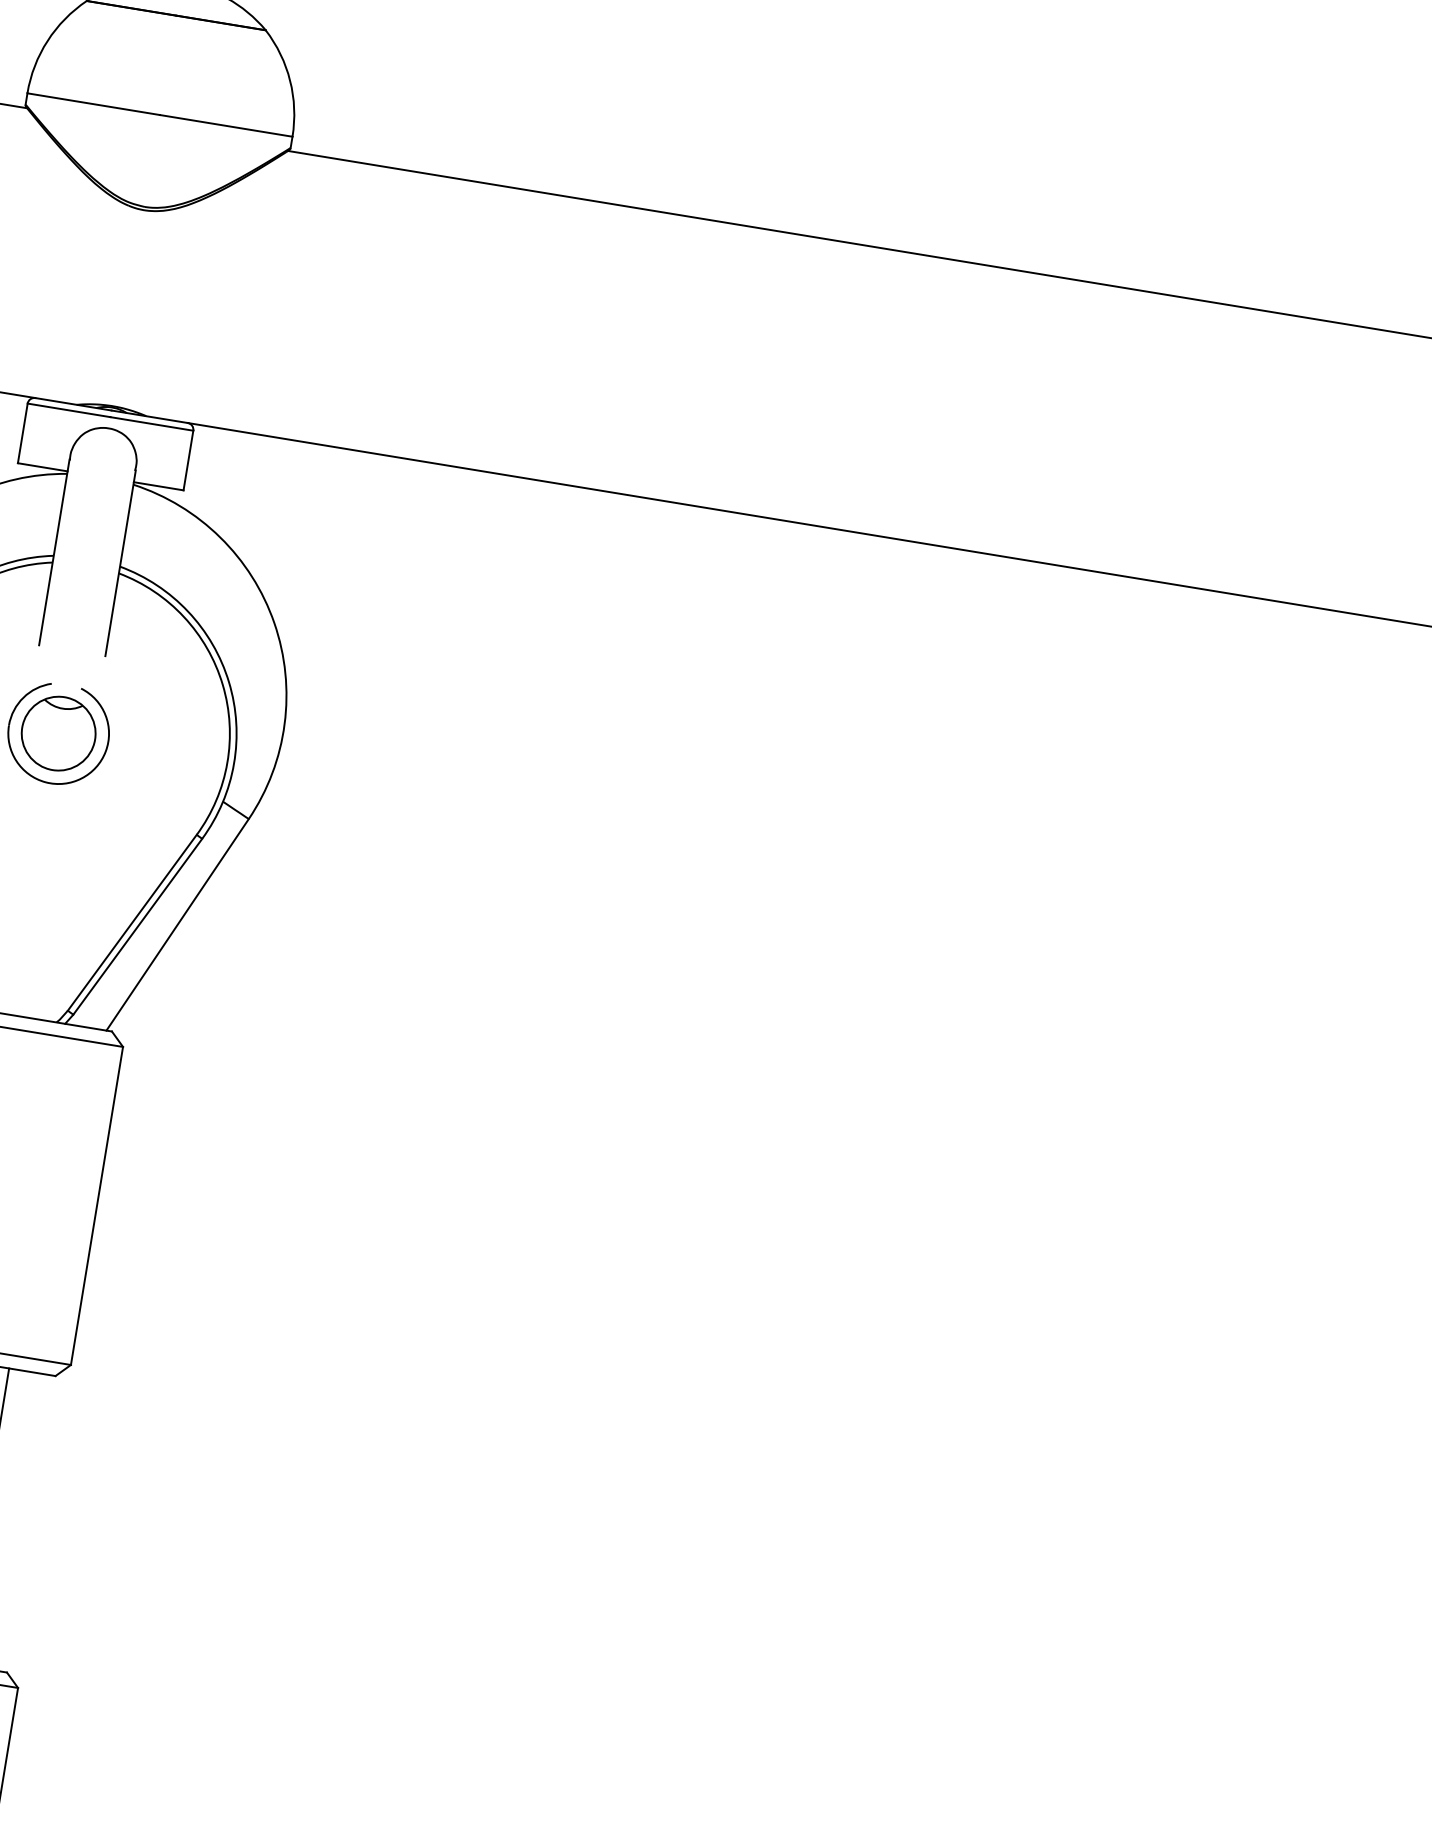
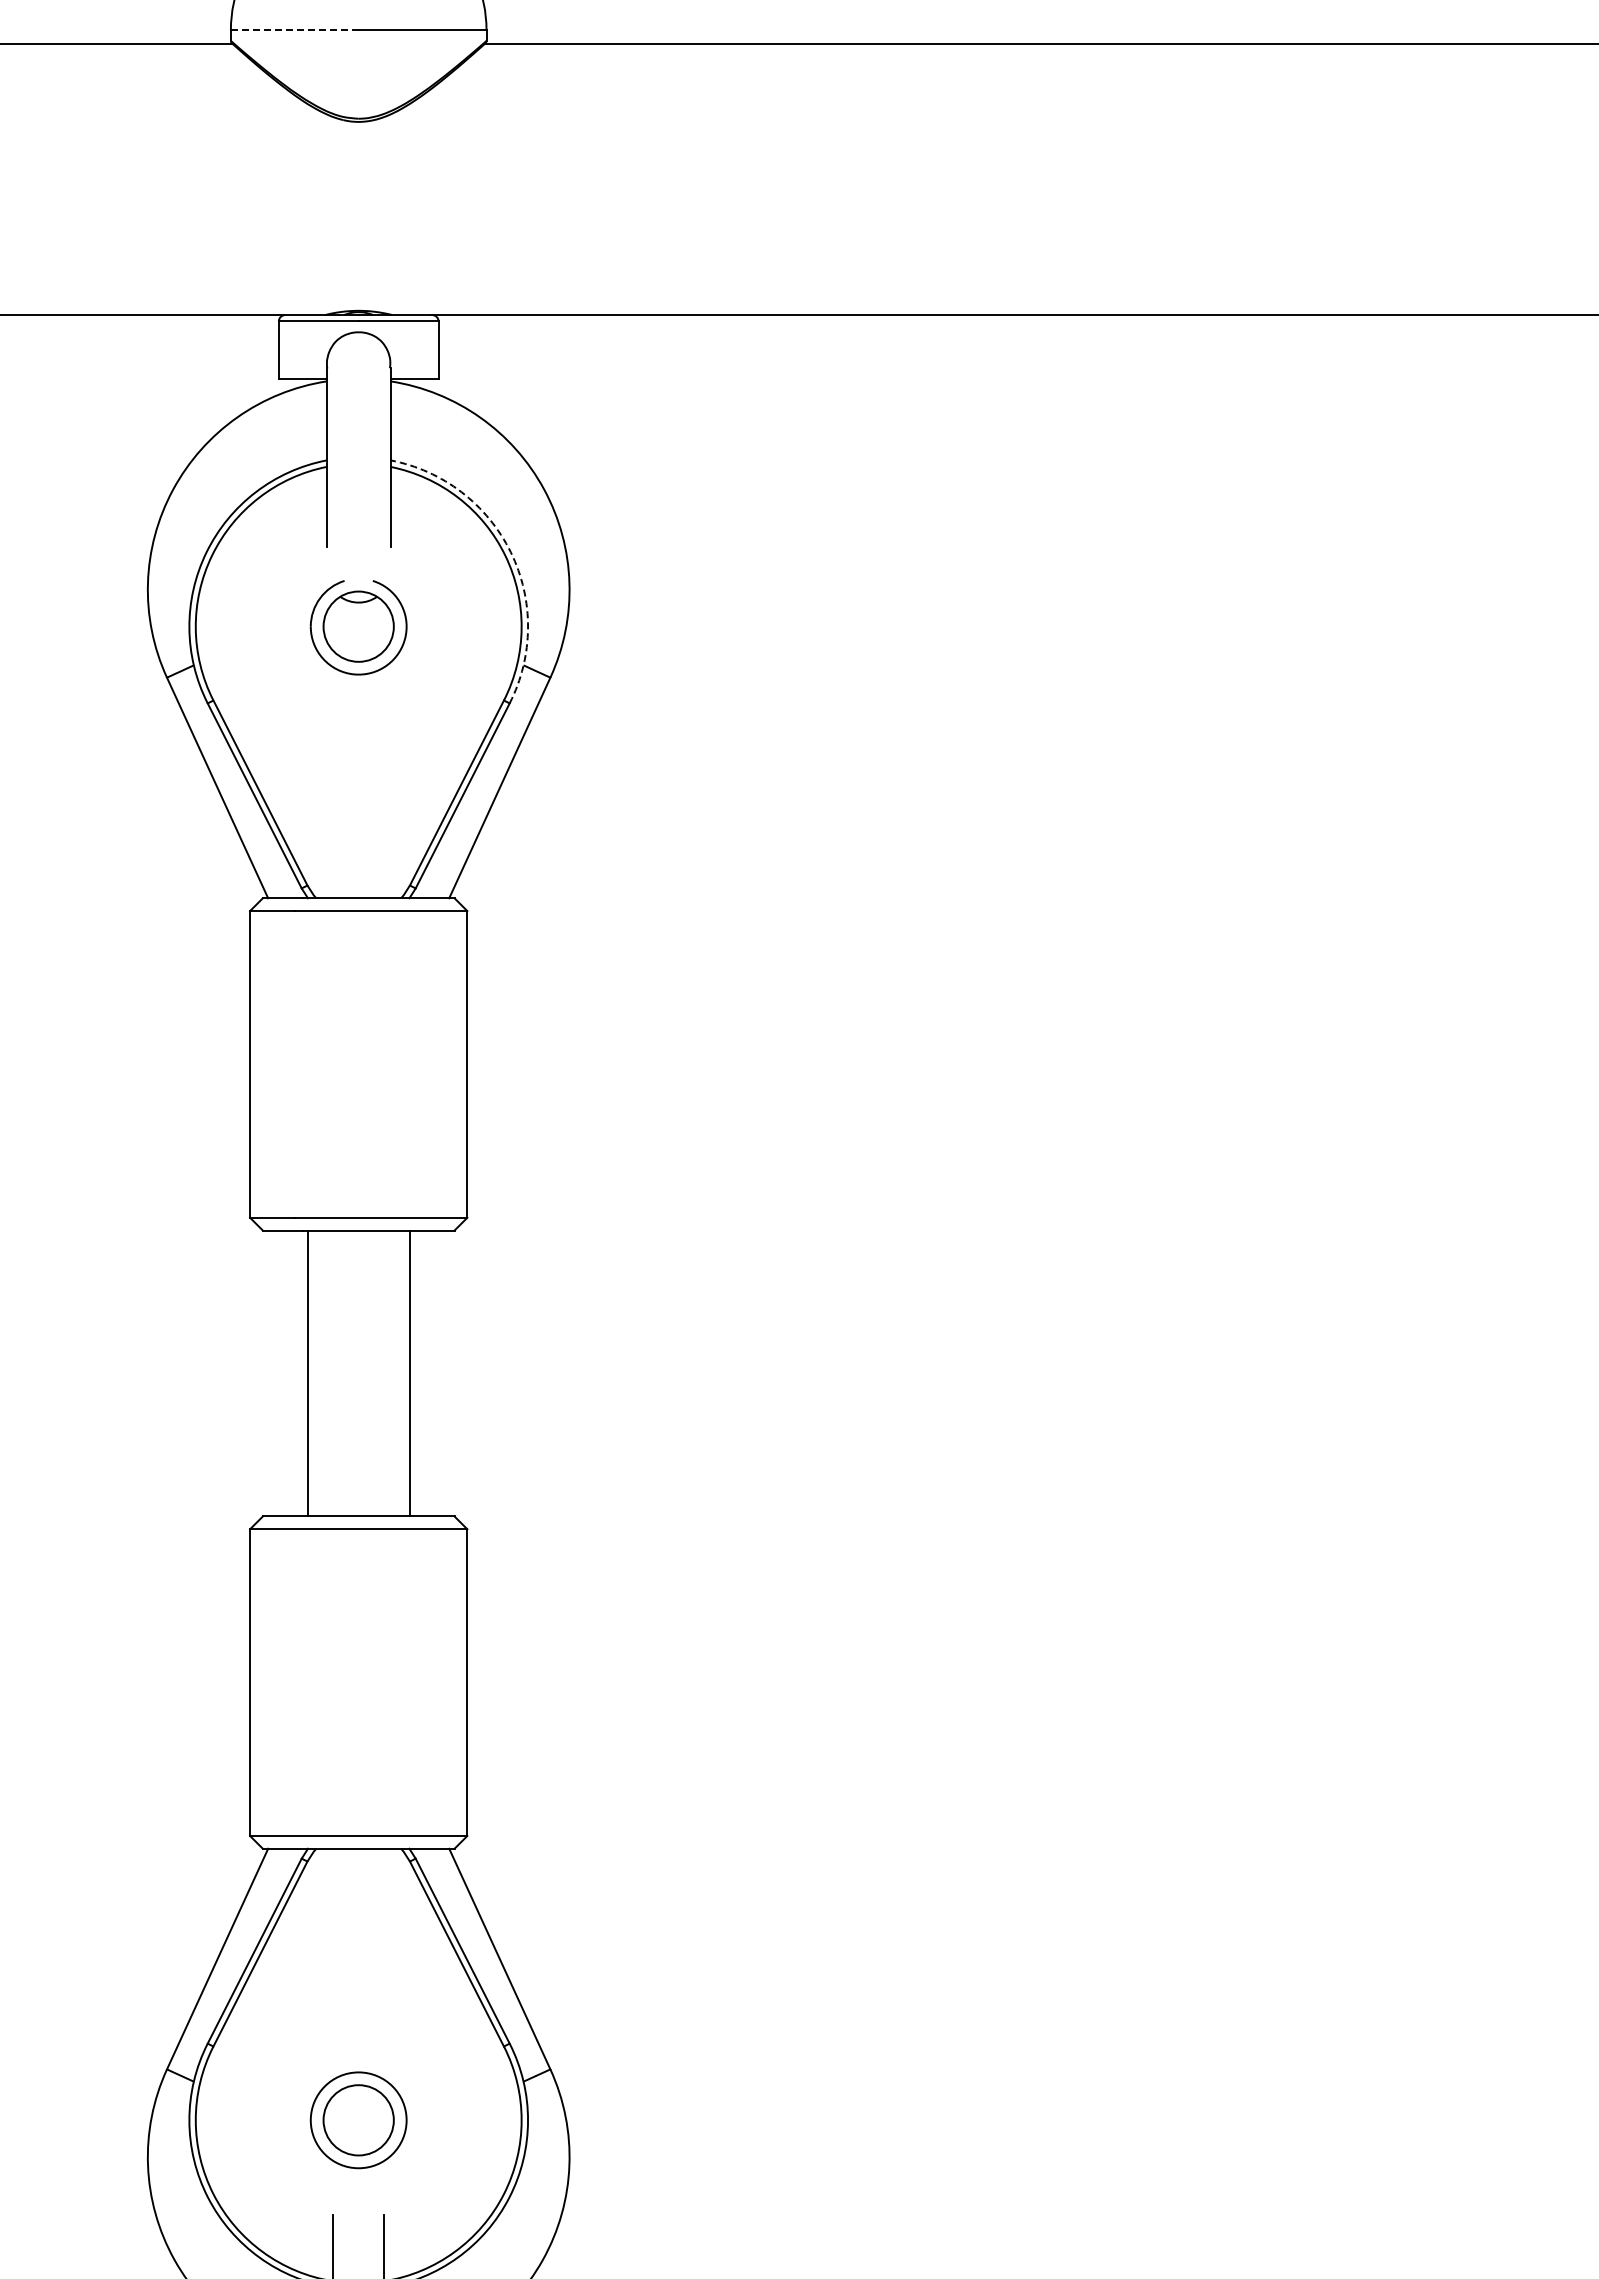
line: (93, 104) -> (294, 30), solid -> dashed
arc: (228, 682) -> (510, 552), solid -> dashed

